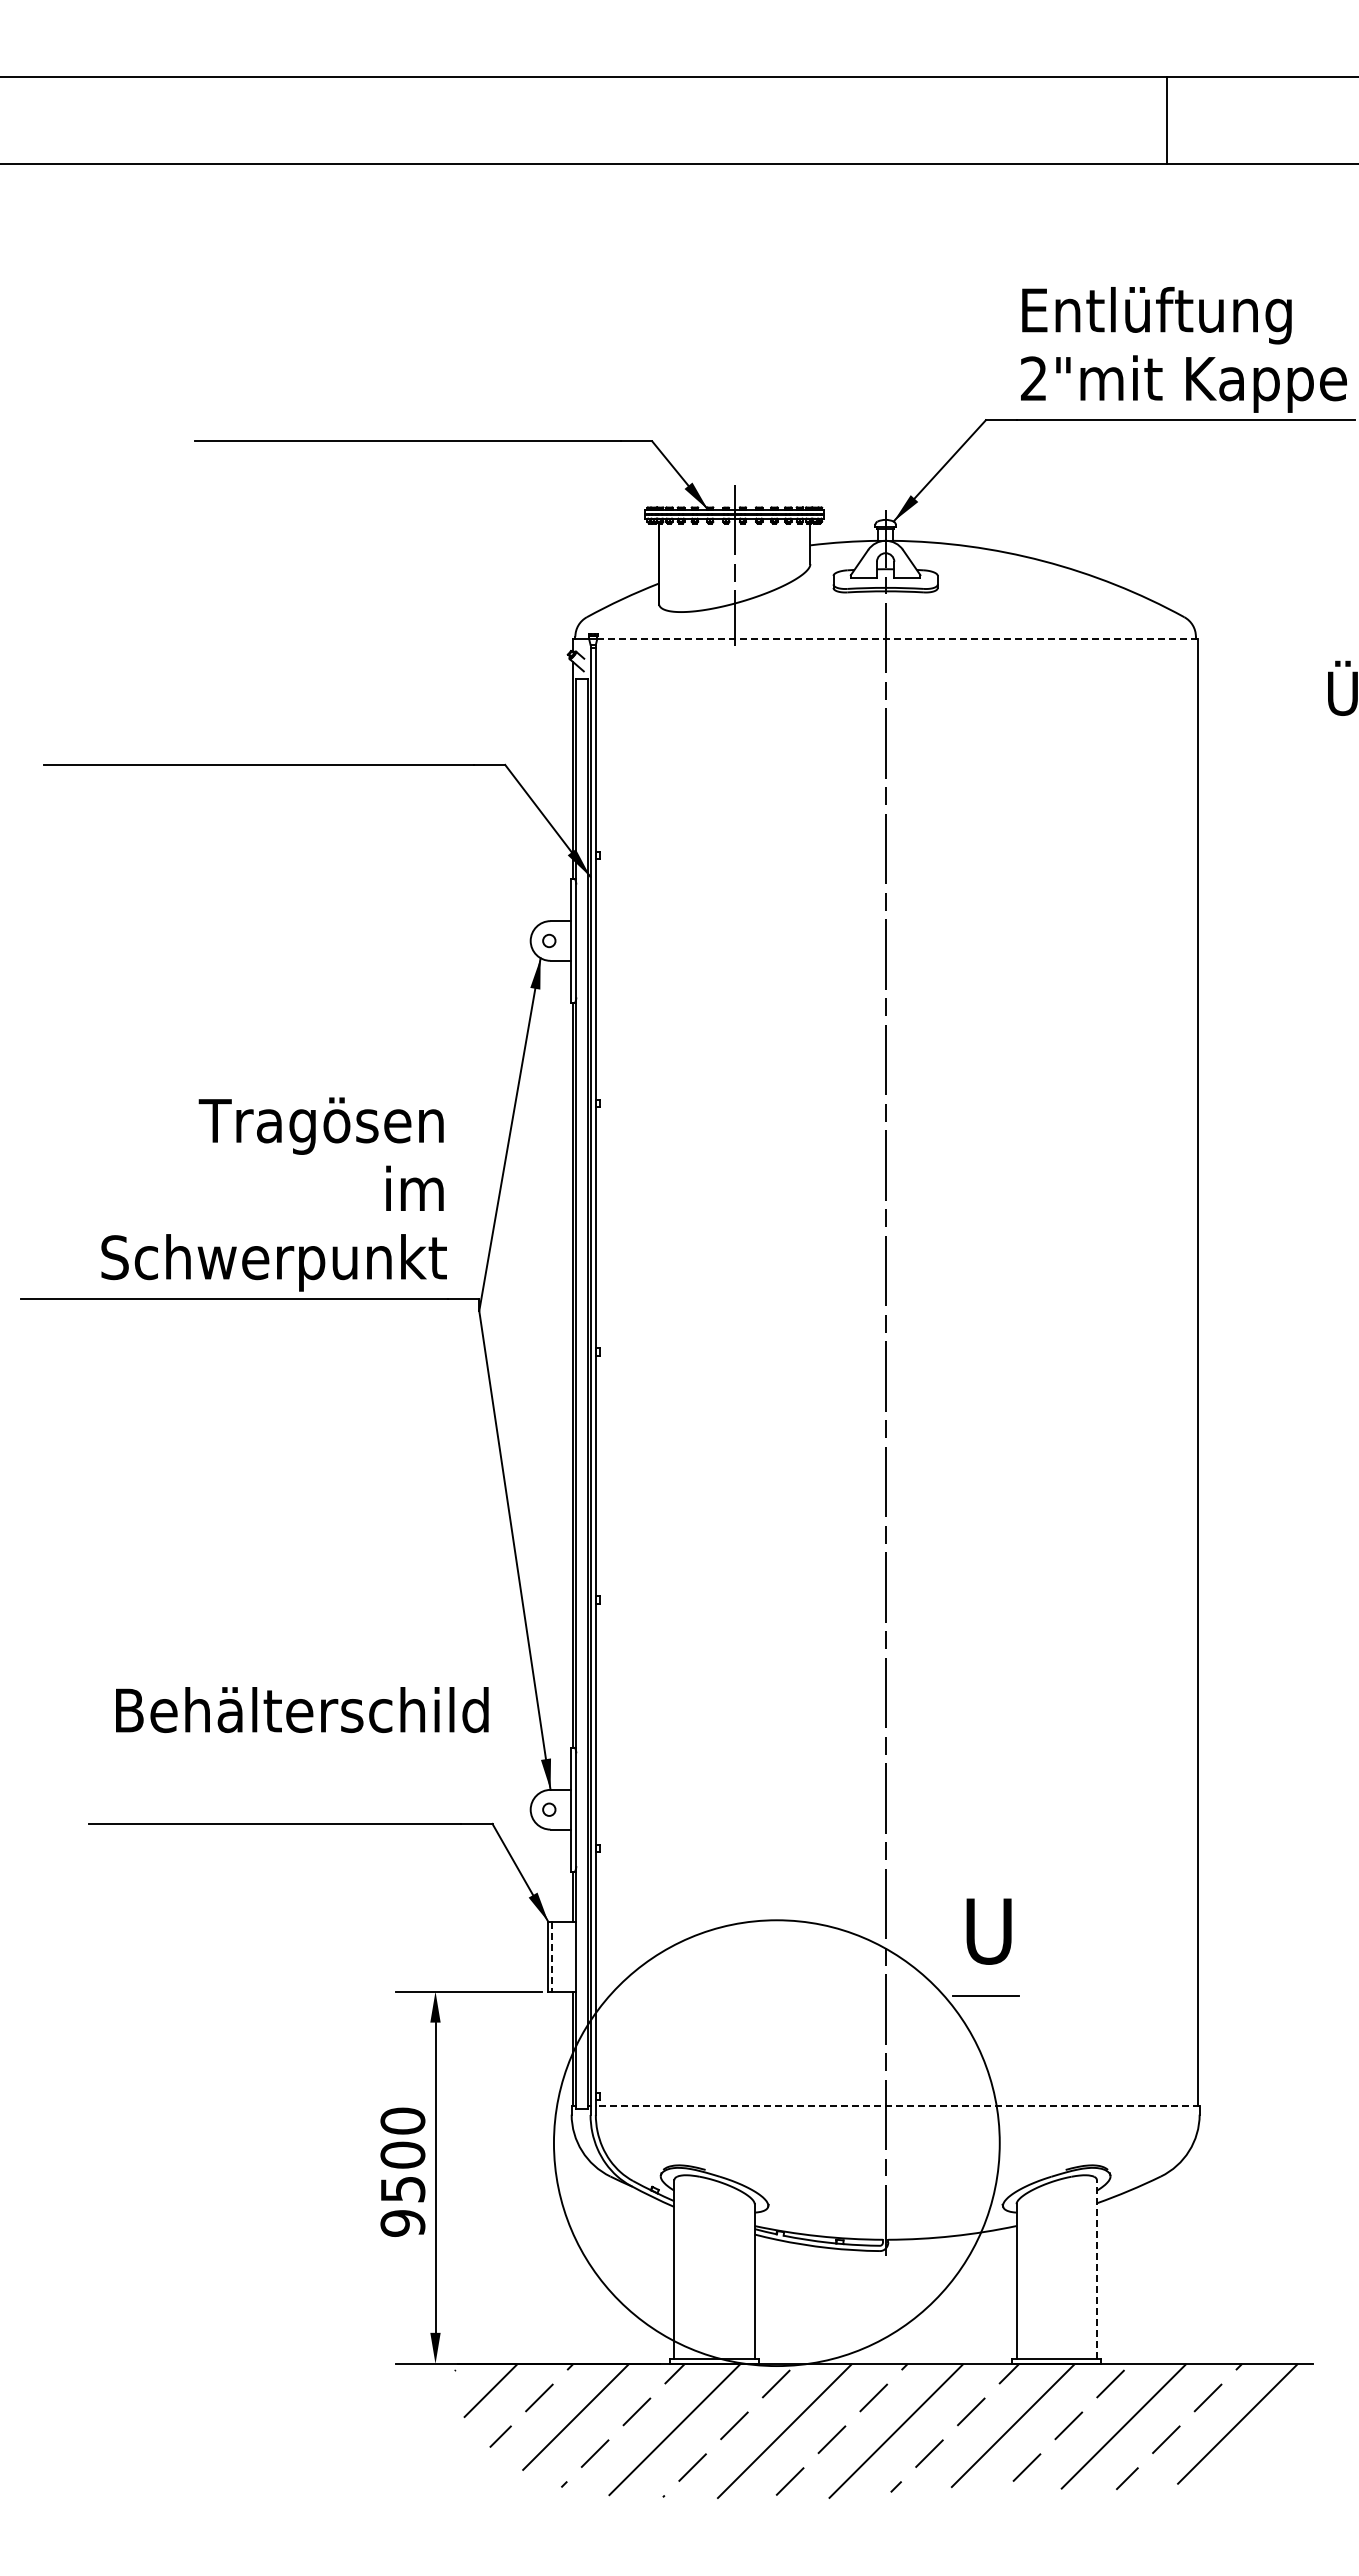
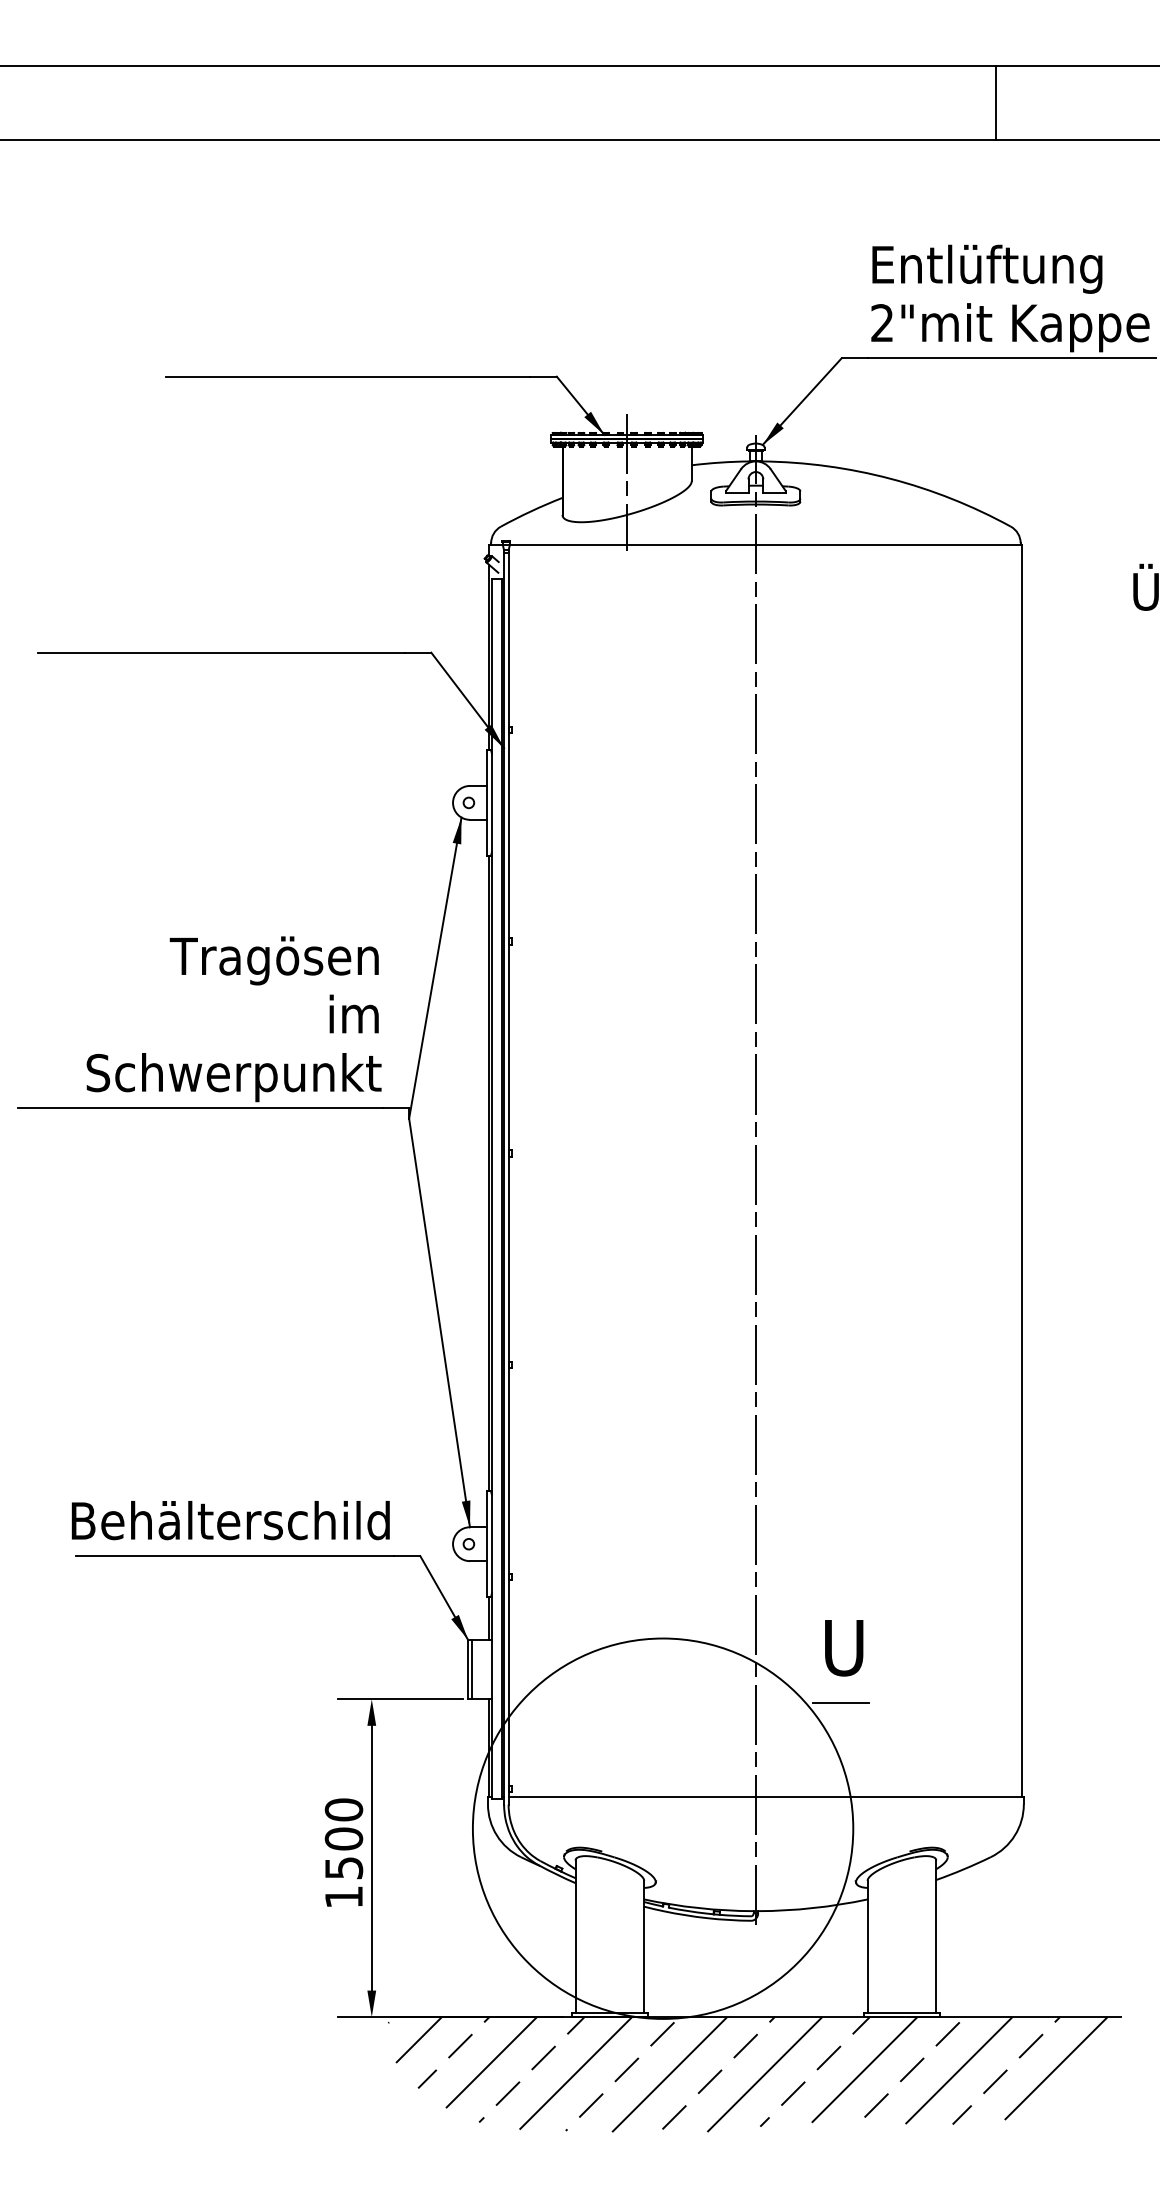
line: (898, 639) -> (766, 545), dashed -> solid
text: (302, 1709) -> (231, 1520), moved
line: (552, 1956) -> (471, 1669), dashed -> solid
line: (897, 2105) -> (766, 1796), dashed -> solid
text: (402, 2223) -> (343, 1897), 9500 -> 1500
line: (1096, 2269) -> (935, 1936), dashed -> solid

